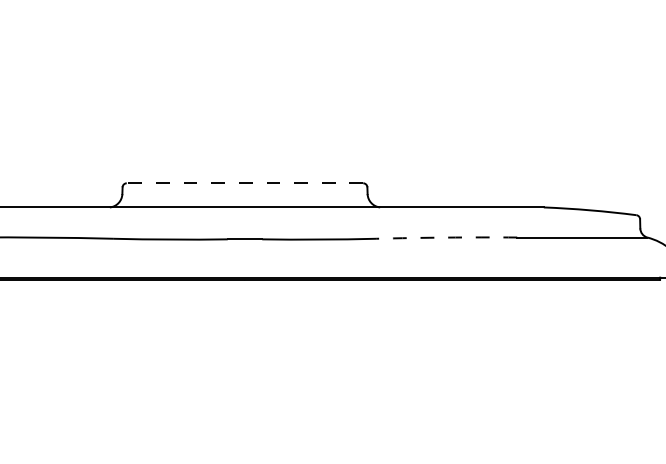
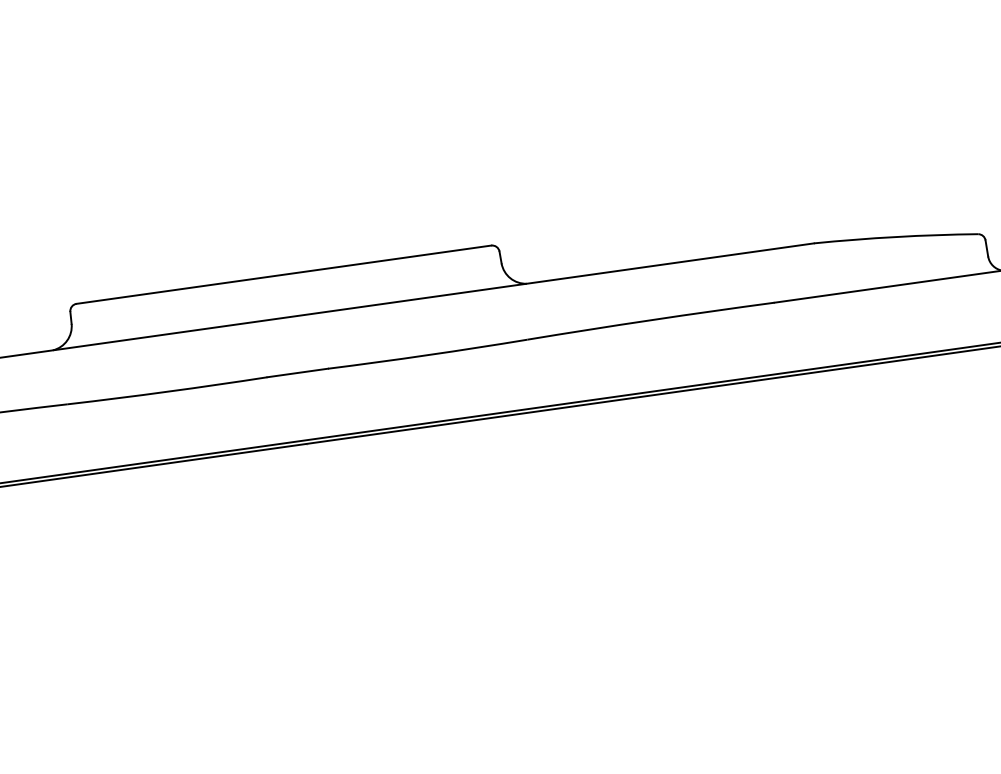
line: (244, 183) -> (283, 275), dashed -> solid
arc: (446, 237) -> (650, 320), dashed -> solid

